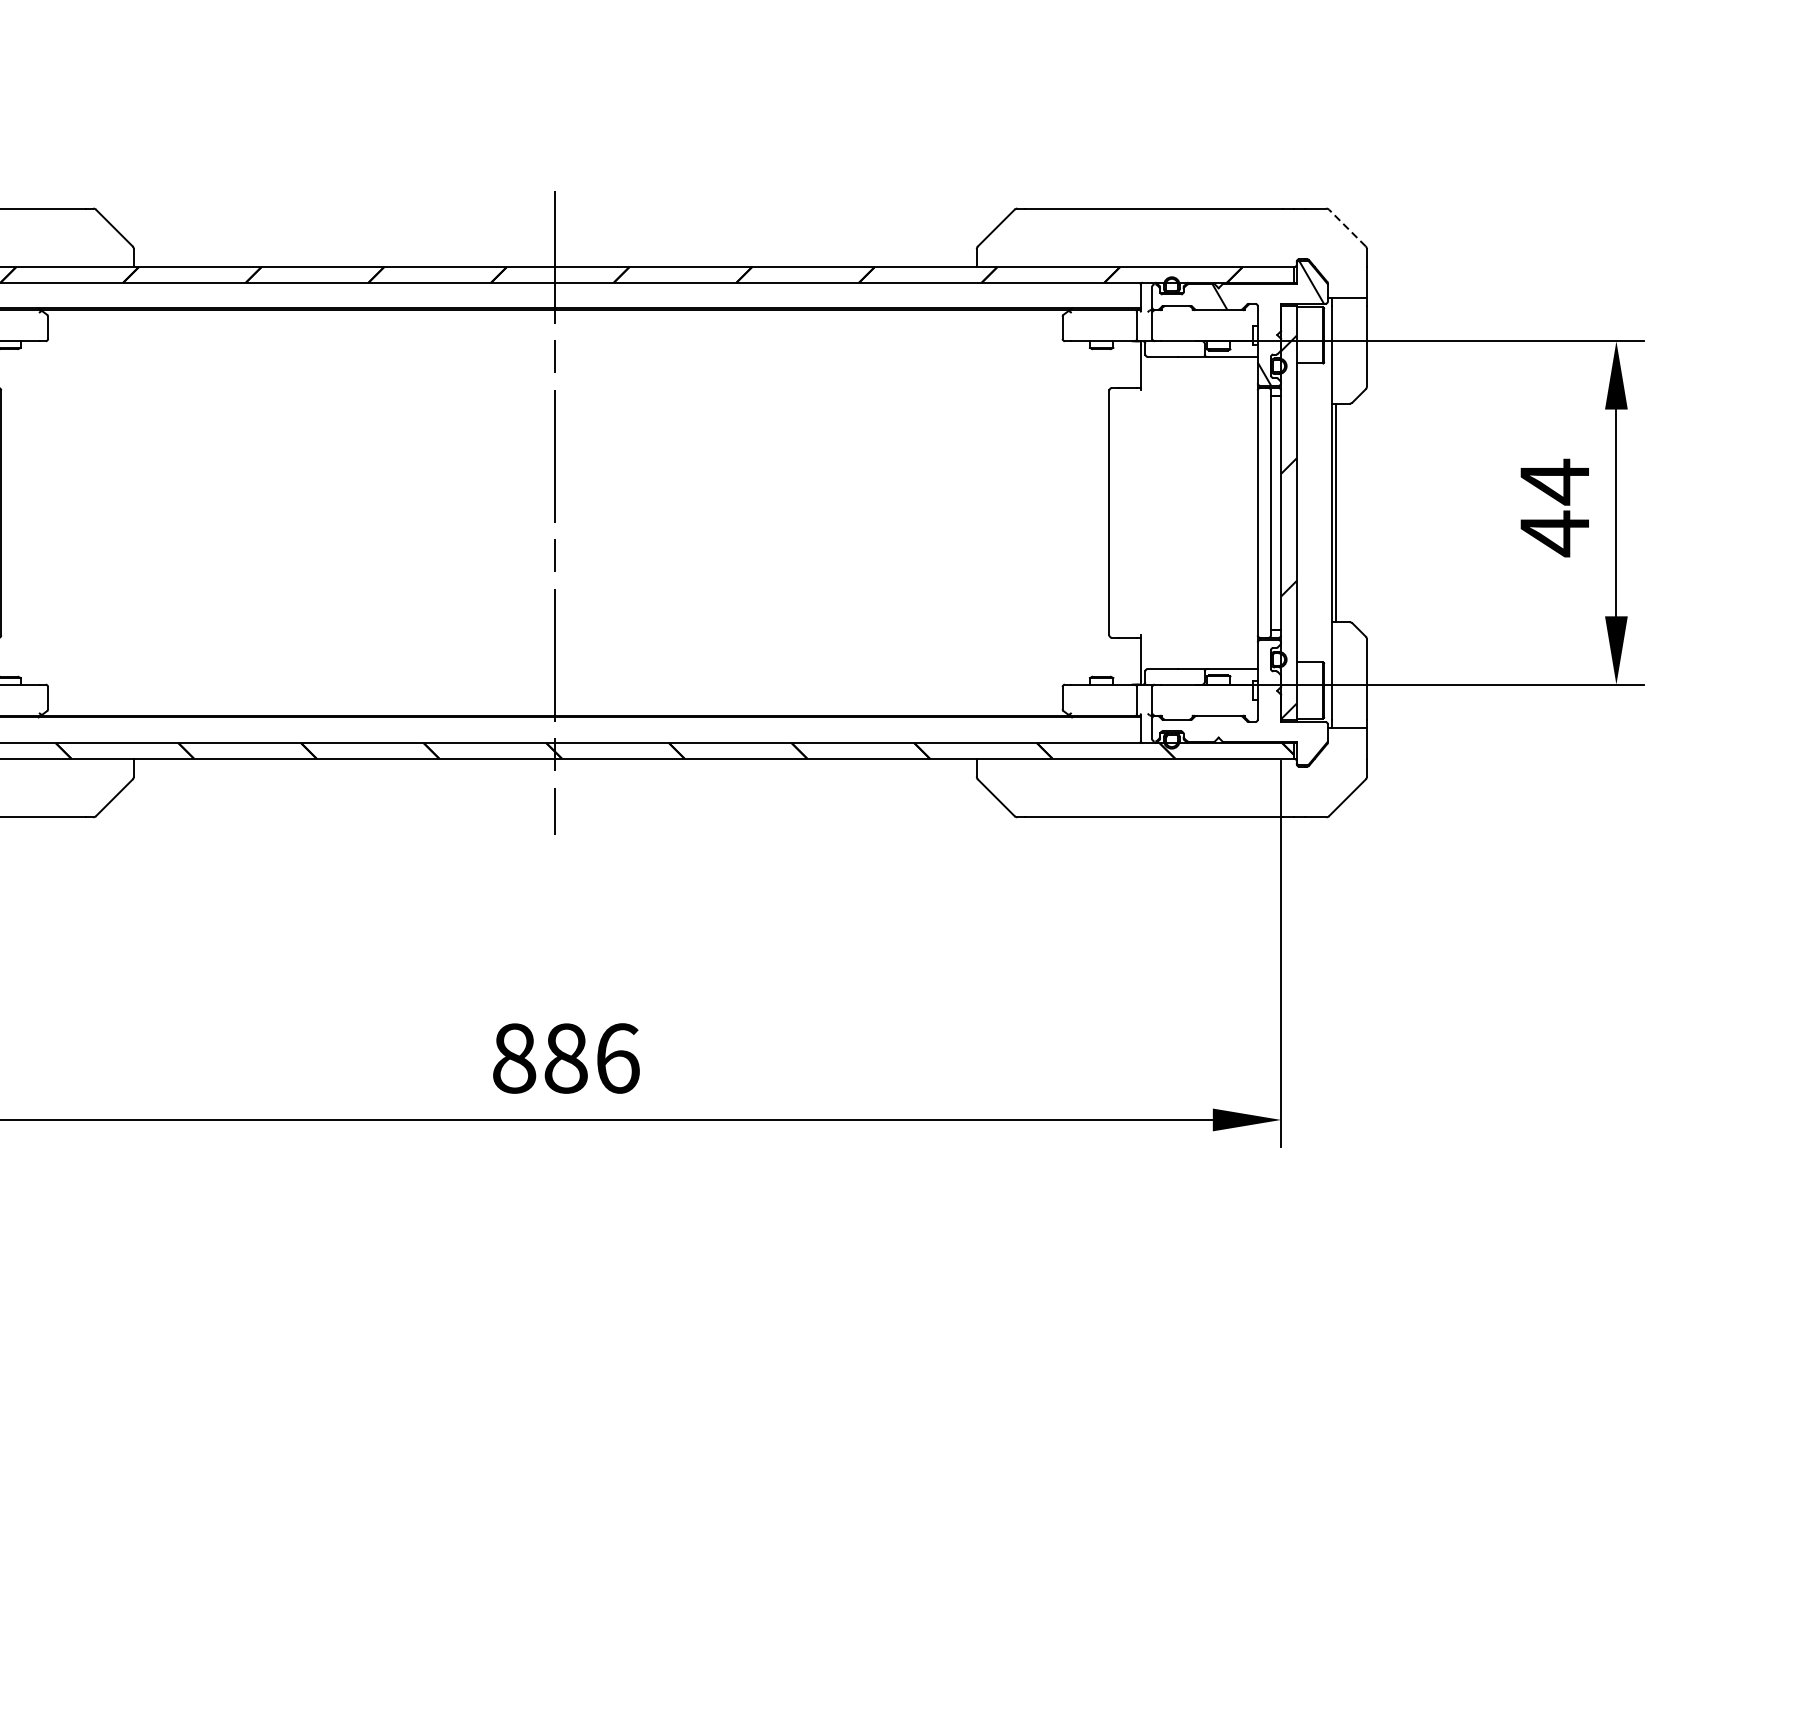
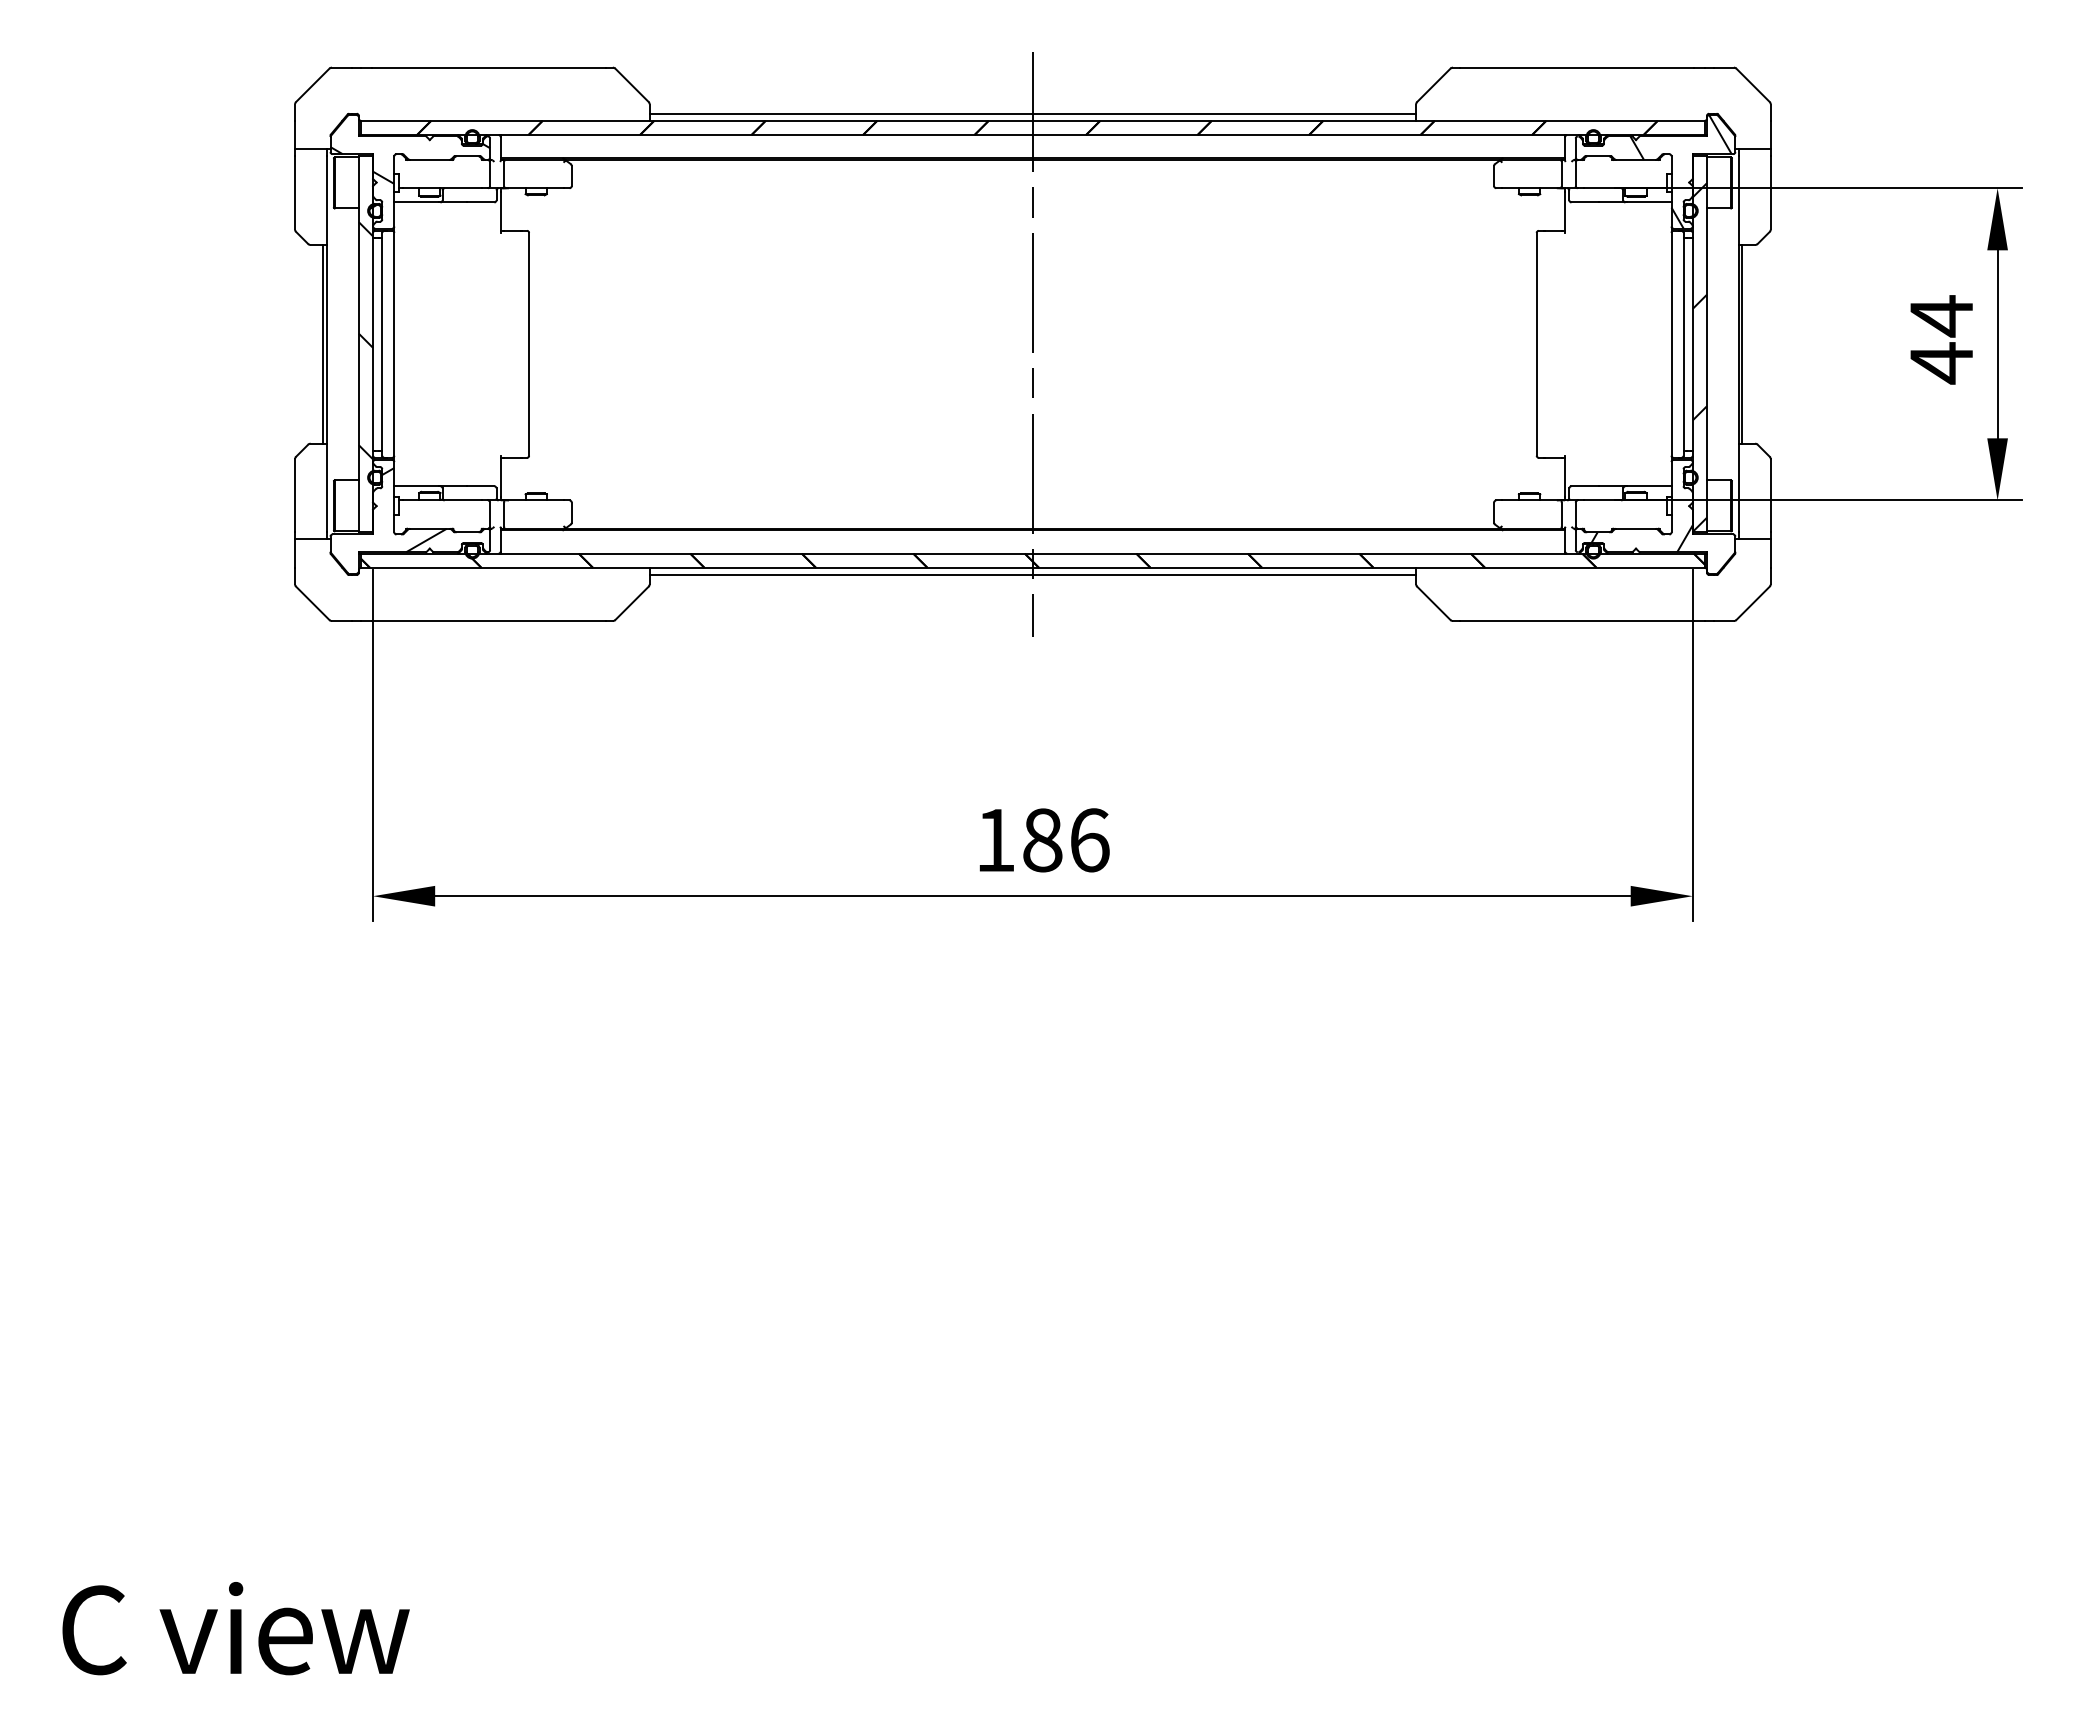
line: (1347, 228) -> (1753, 85), dashed -> solid
line: (554, 259) -> (1032, 113), added
hatch: (1224, 726) -> (1641, 538), added
line: (554, 766) -> (1032, 574), added
text: (514, 1058) -> (995, 840), 886 -> 186

